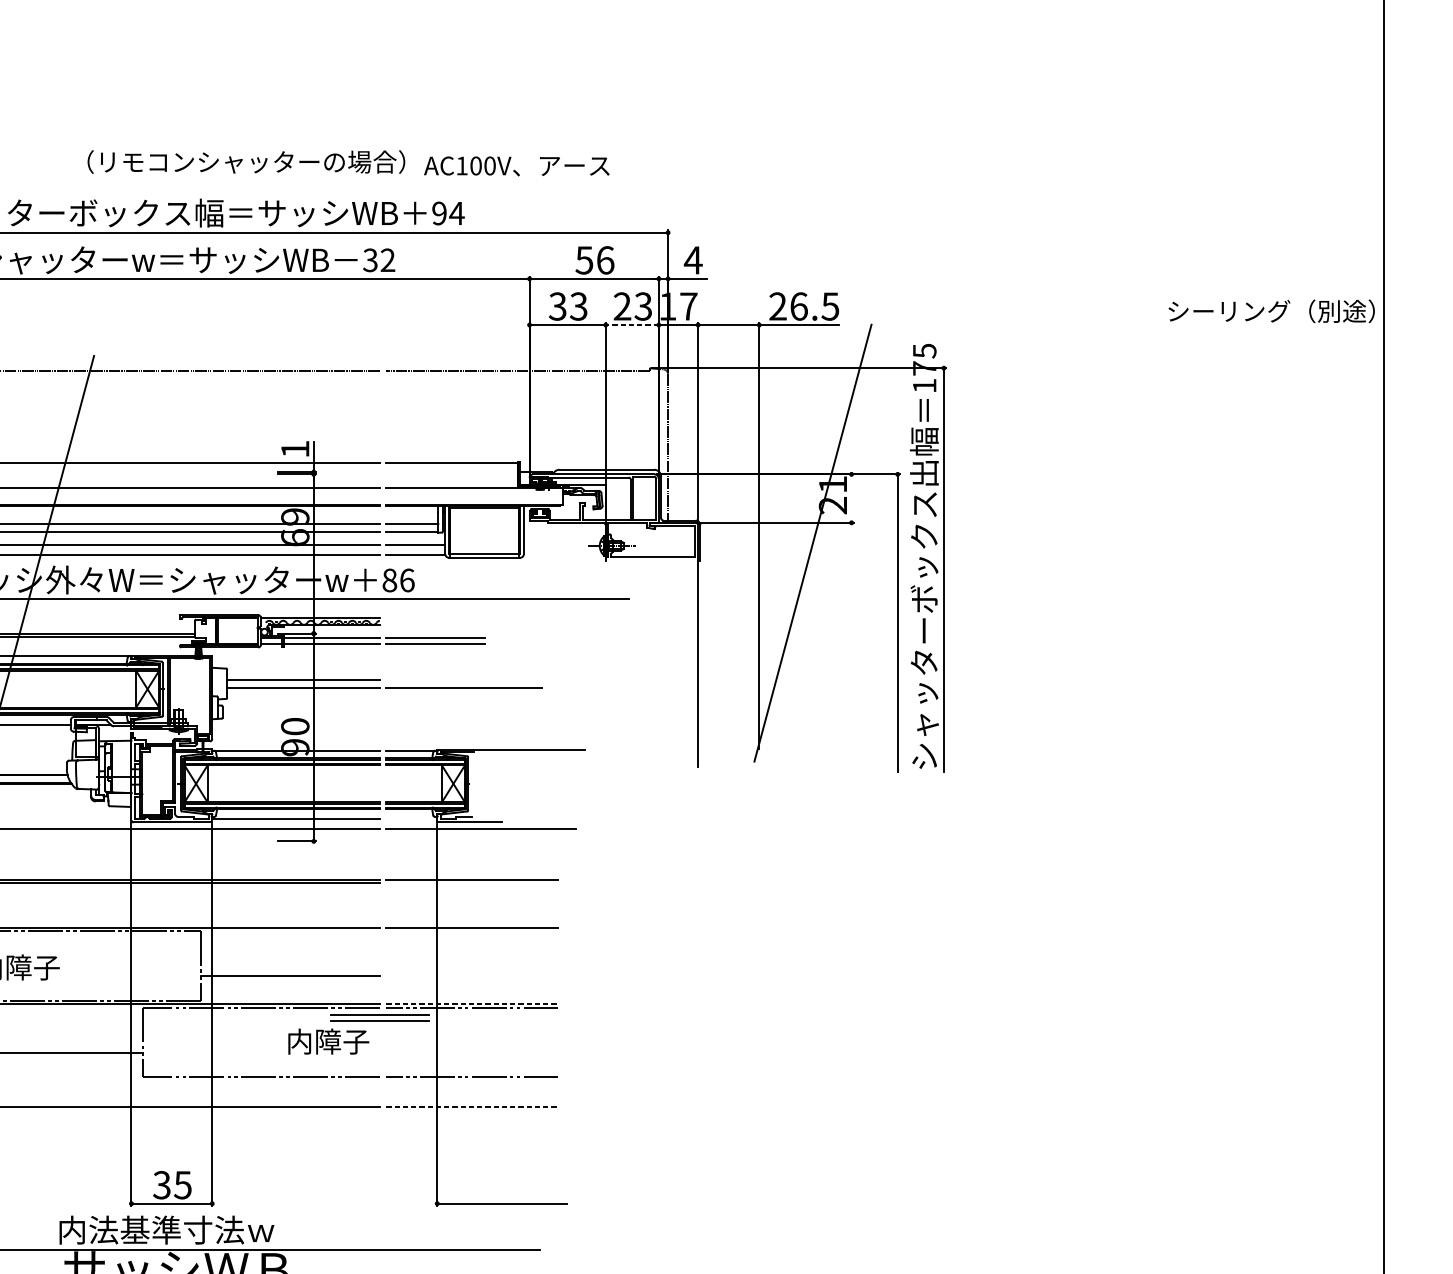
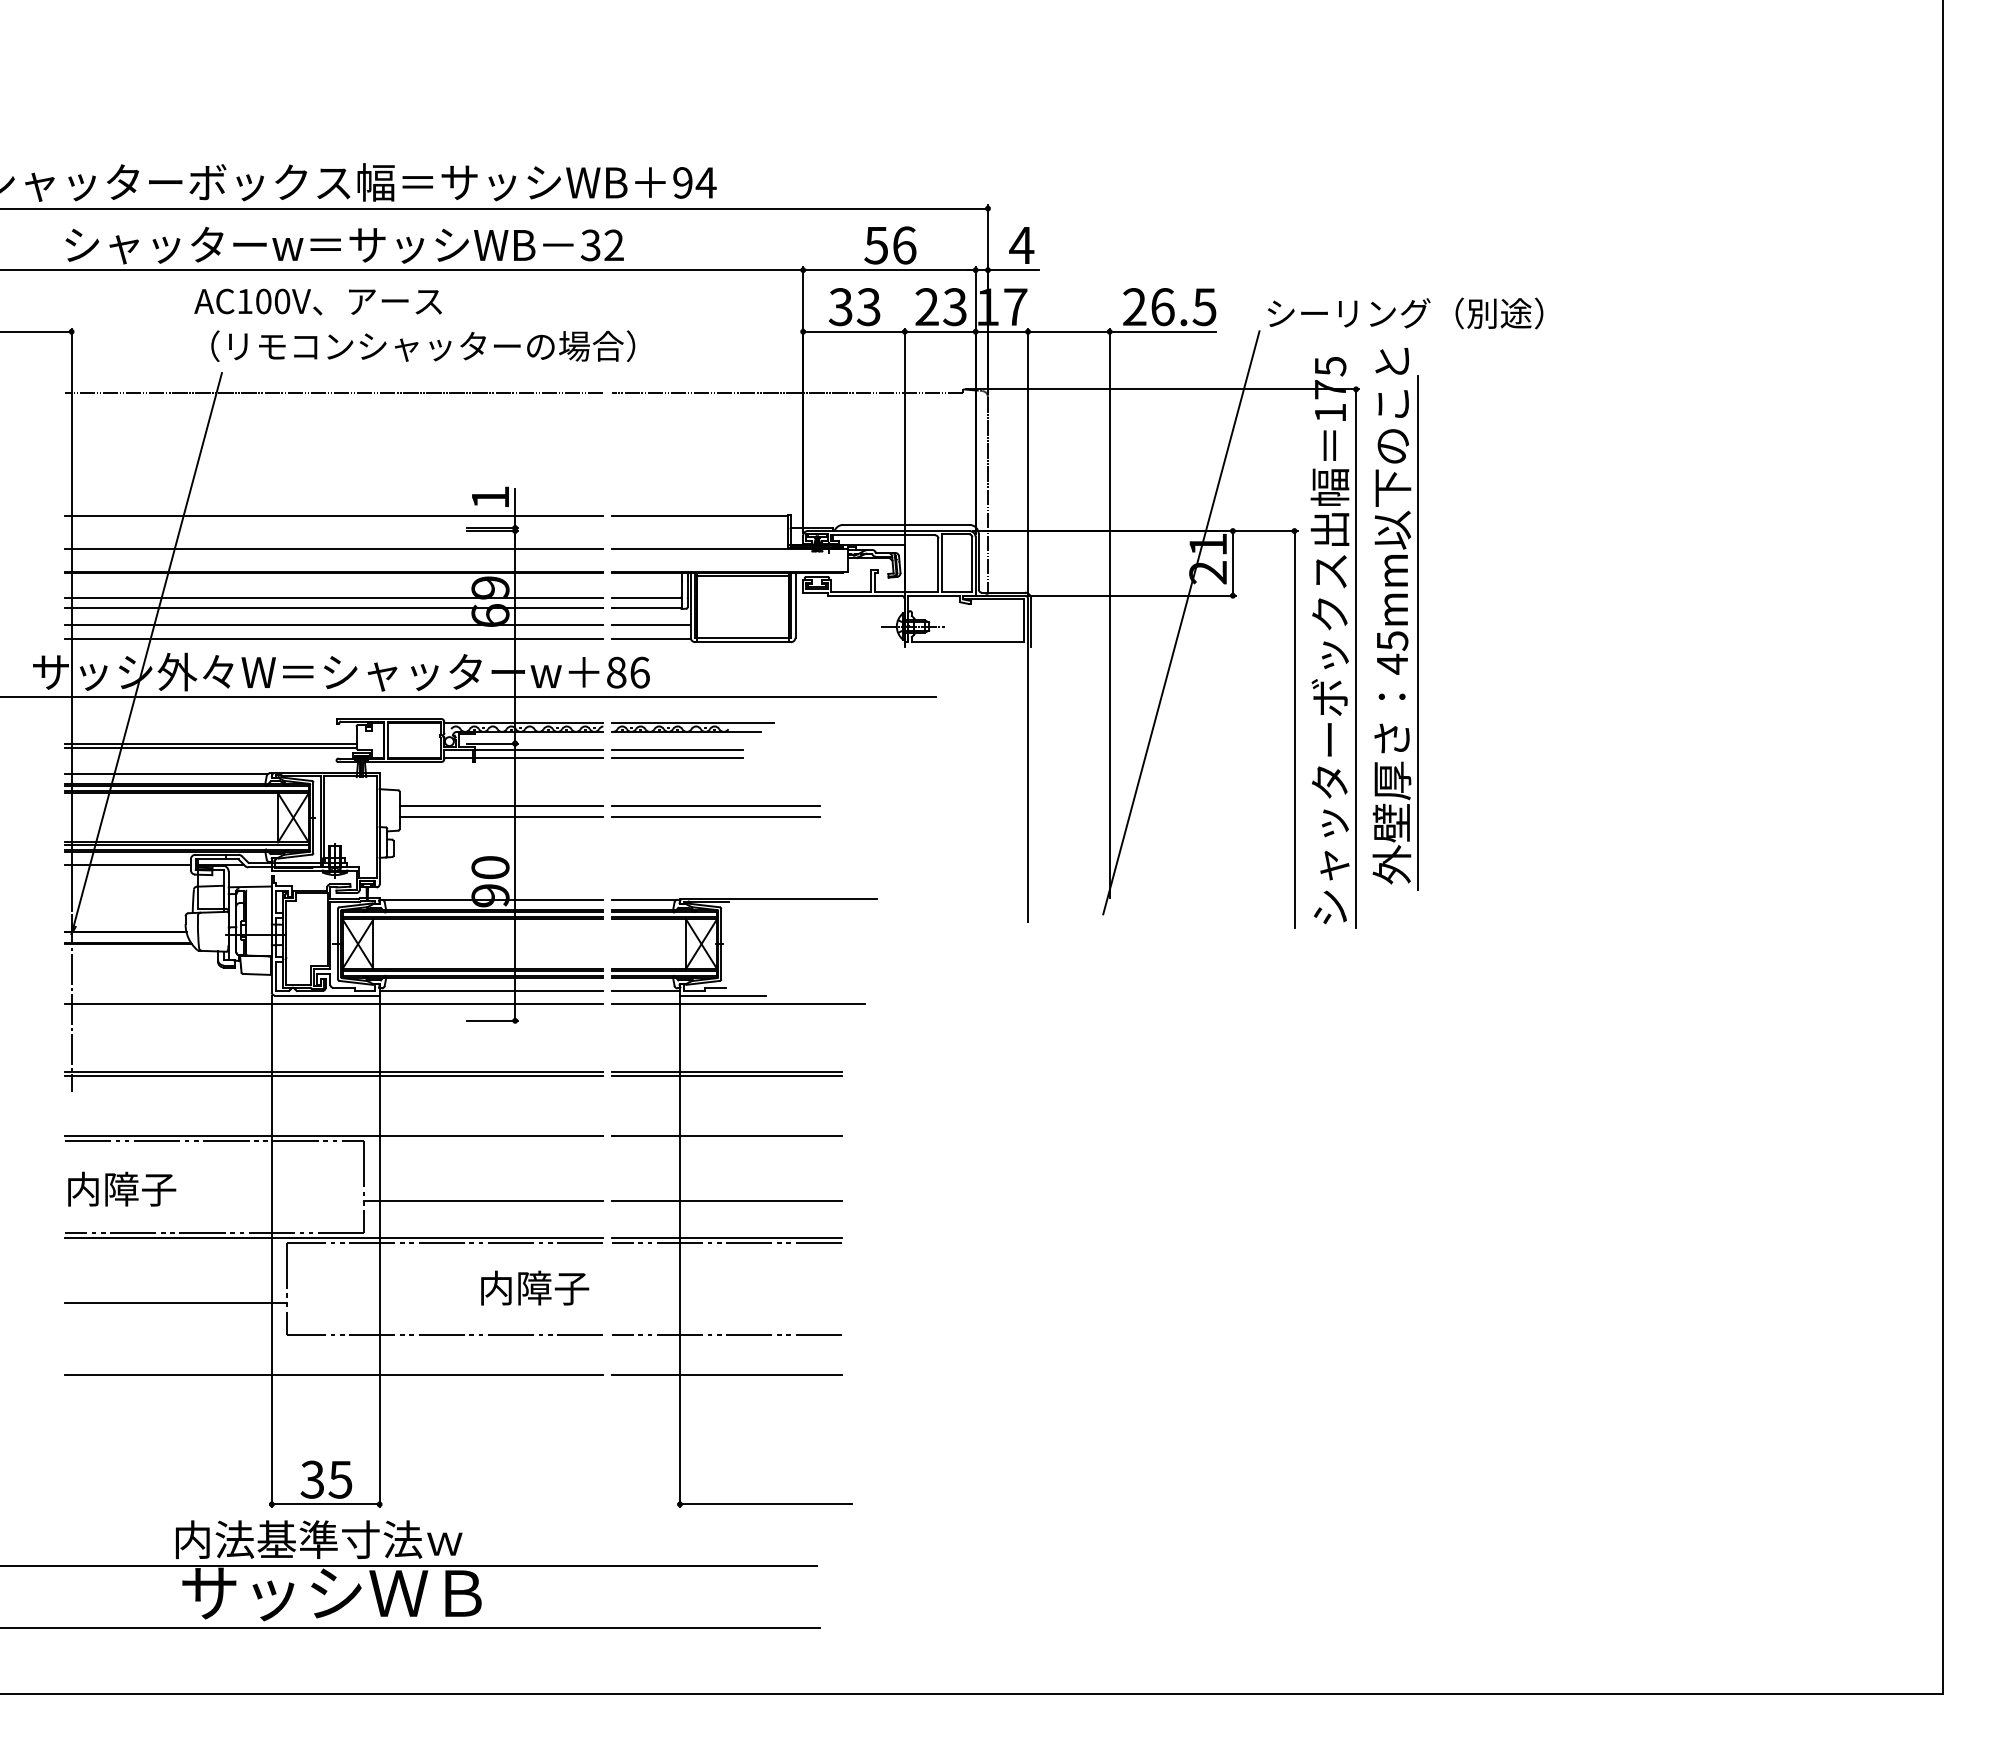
text: (246, 161) -> (423, 345), moved
text: (516, 165) -> (317, 301), moved
text: (1271, 311) -> (1405, 313), moved
line: (631, 324) -> (939, 331), dashed -> solid
line: (851, 498) -> (1232, 563), added
part: (973, 540) -> (1395, 619), added
part: (446, 621) -> (692, 727), added
line: (463, 680) -> (715, 805), added
line: (411, 819) -> (645, 991), added
line: (472, 883) -> (726, 1076), added
line: (472, 976) -> (726, 1201), added
line: (472, 1003) -> (726, 1237), dashed -> solid
part: (379, 1017) -> (603, 1255), removed
line: (472, 1107) -> (726, 1375), dashed -> solid

